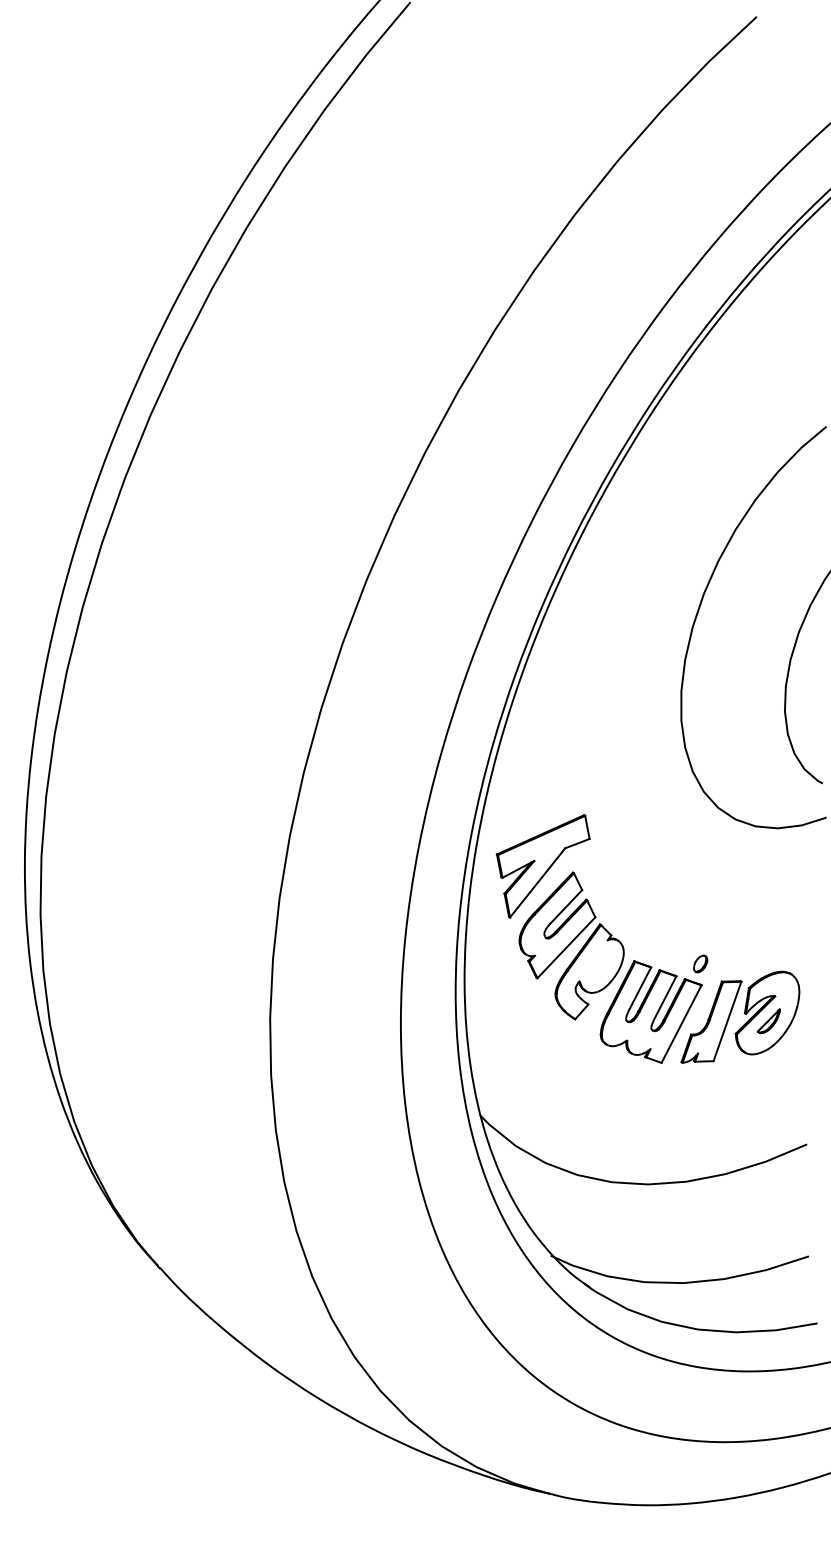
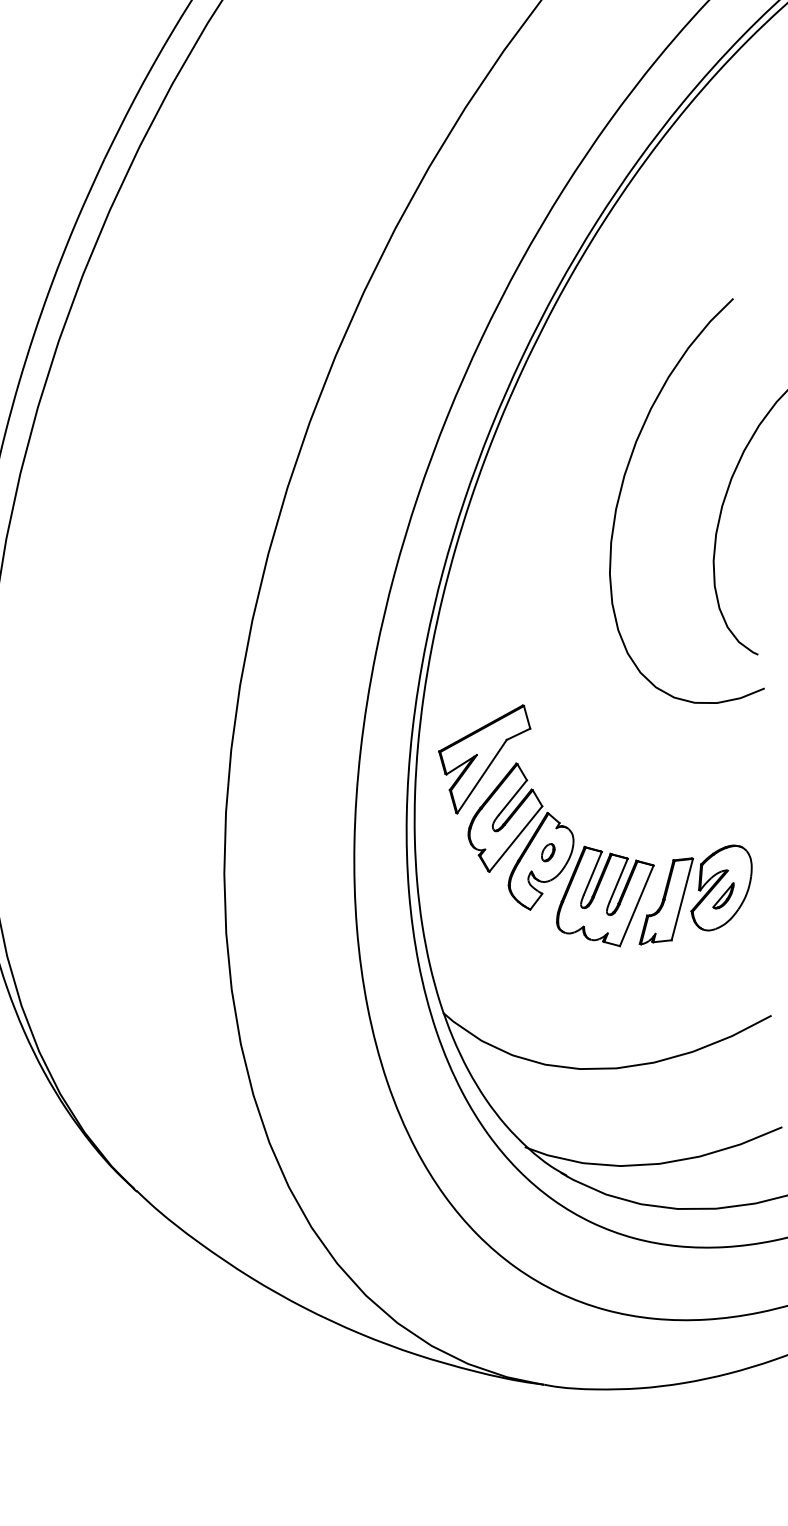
part: (700, 963) -> (548, 852), moved

